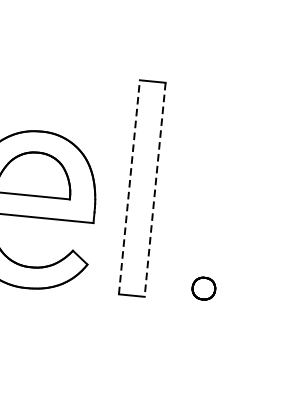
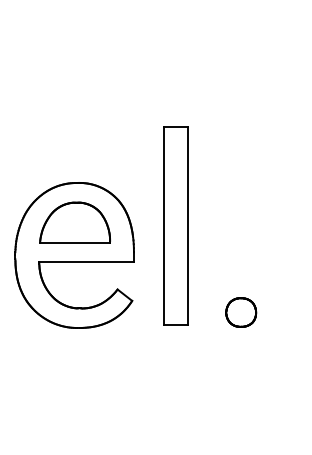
line: (129, 186) -> (163, 225), dashed -> solid
line: (155, 190) -> (187, 226), dashed -> solid
part: (204, 288) -> (241, 312), size x1.43

